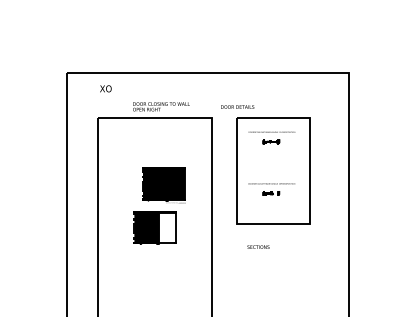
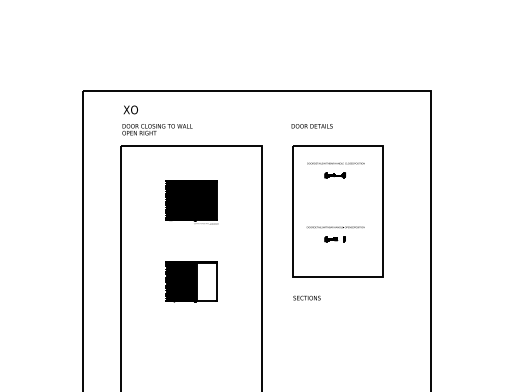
text: (161, 106) -> (157, 129), moved
text: (237, 106) -> (311, 125), moved
part: (163, 185) -> (190, 202), moved
text: (258, 246) -> (307, 297), moved

